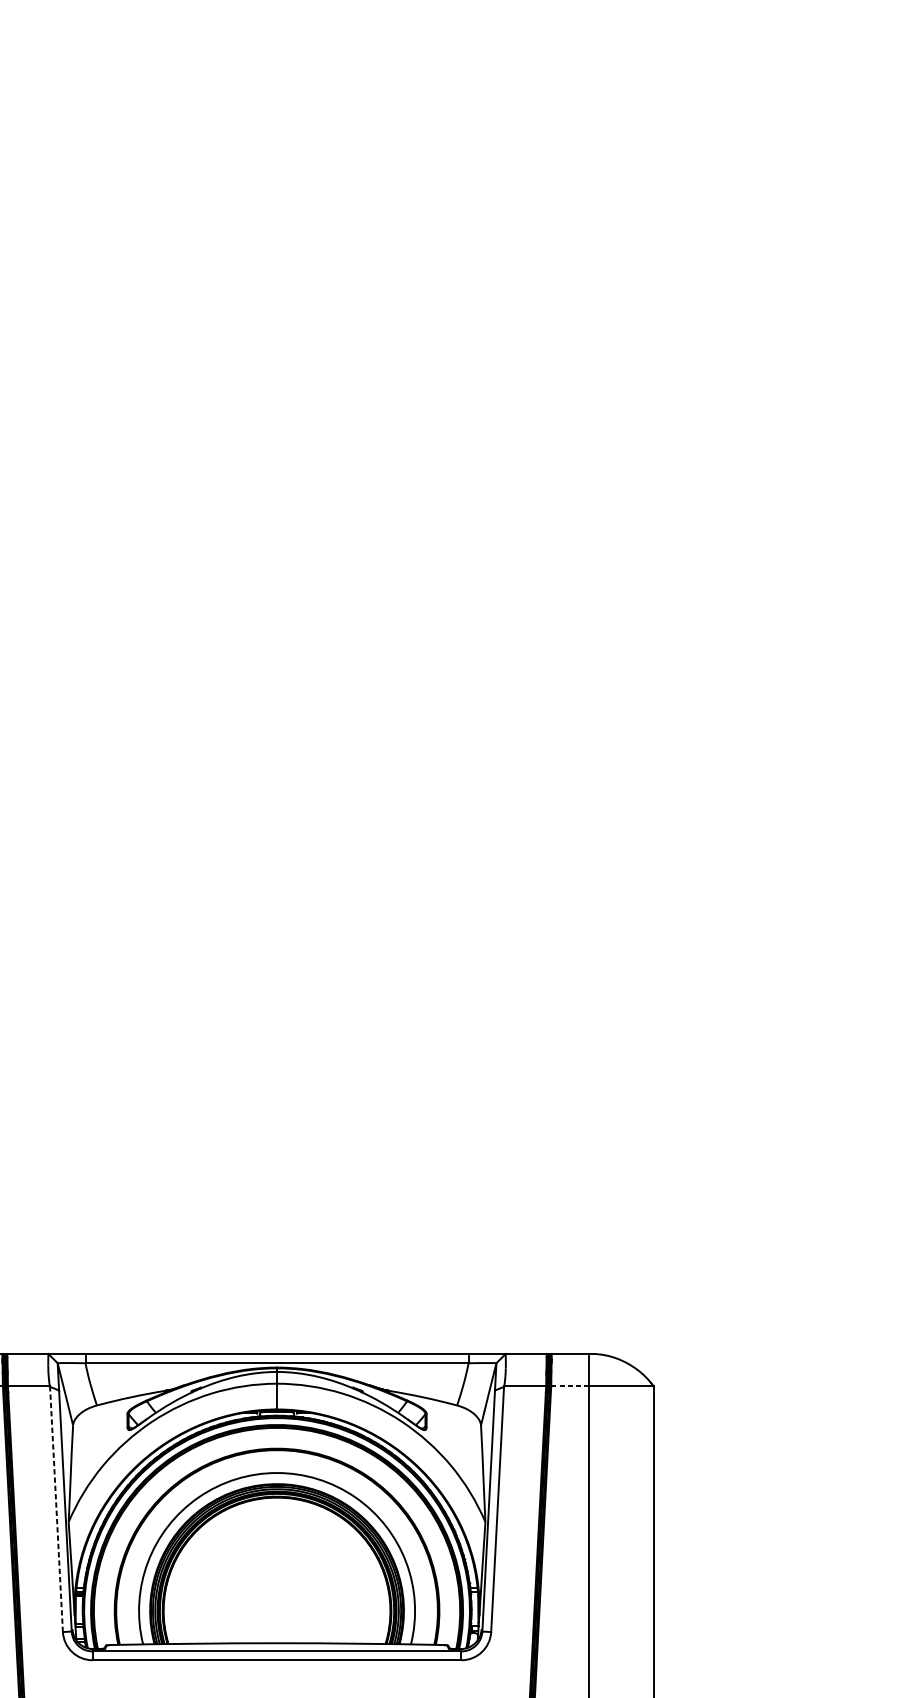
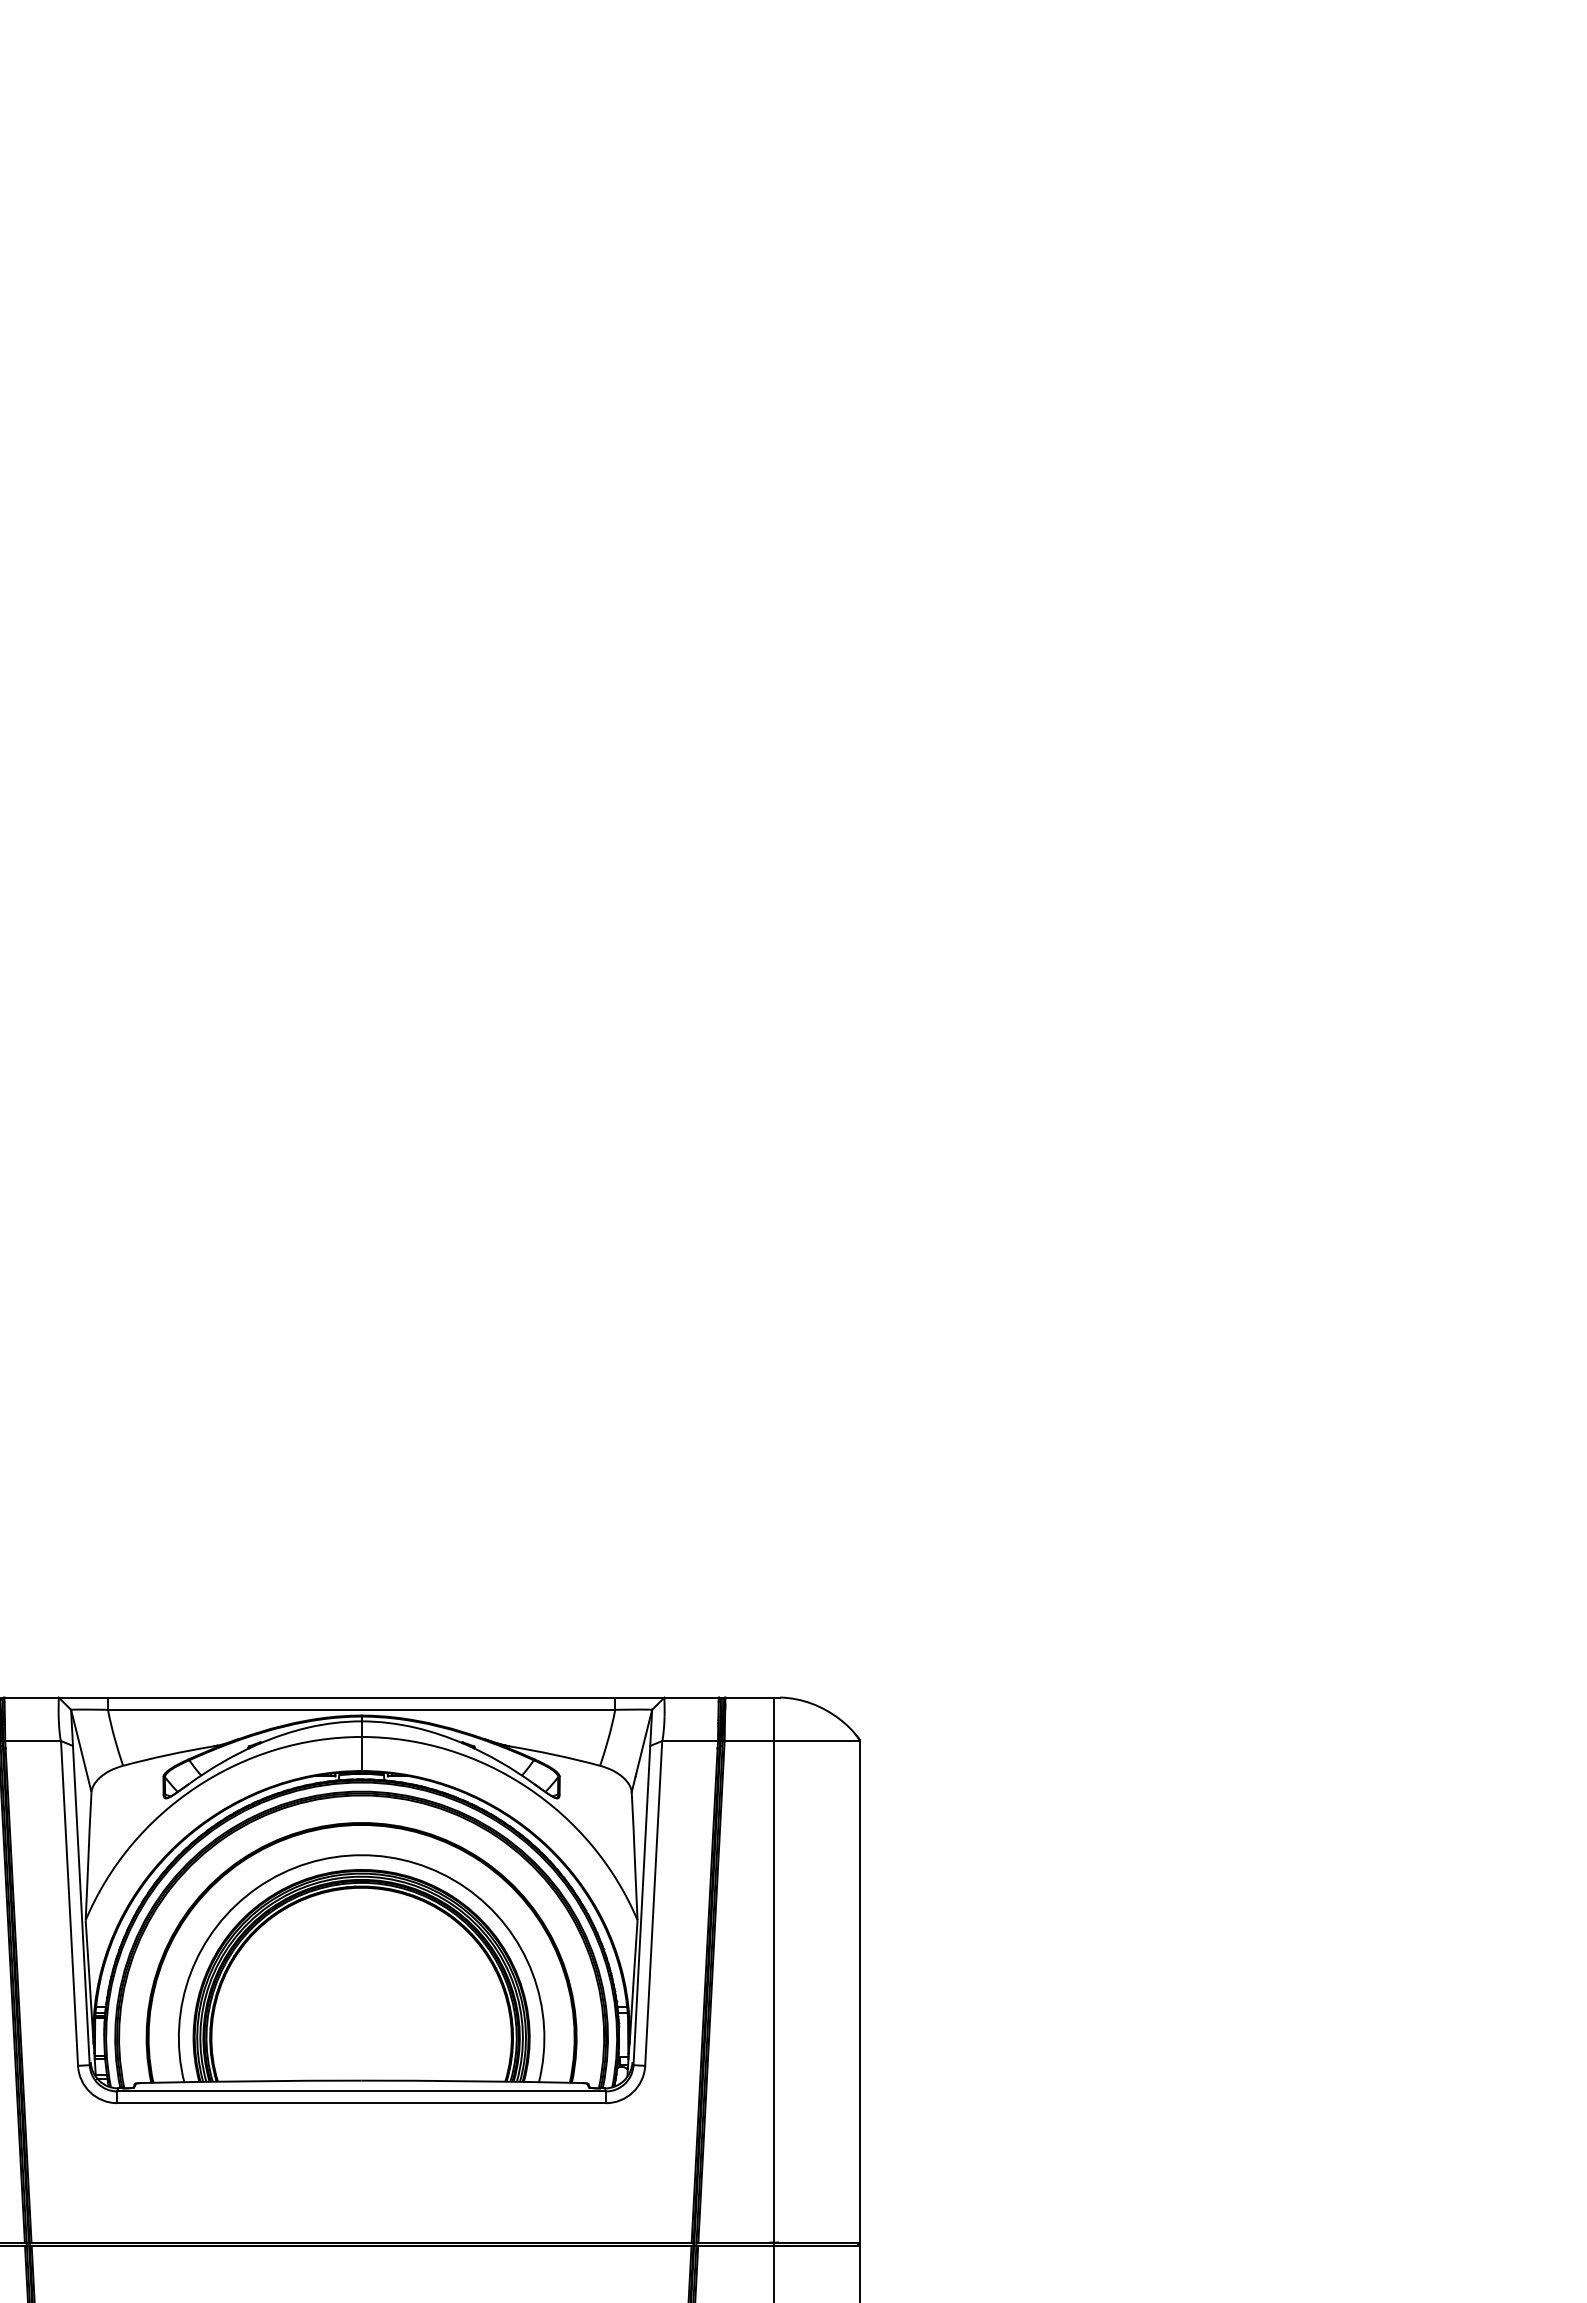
line: (569, 1386) -> (749, 1740), dashed -> solid
line: (56, 1509) -> (69, 1903), dashed -> solid

